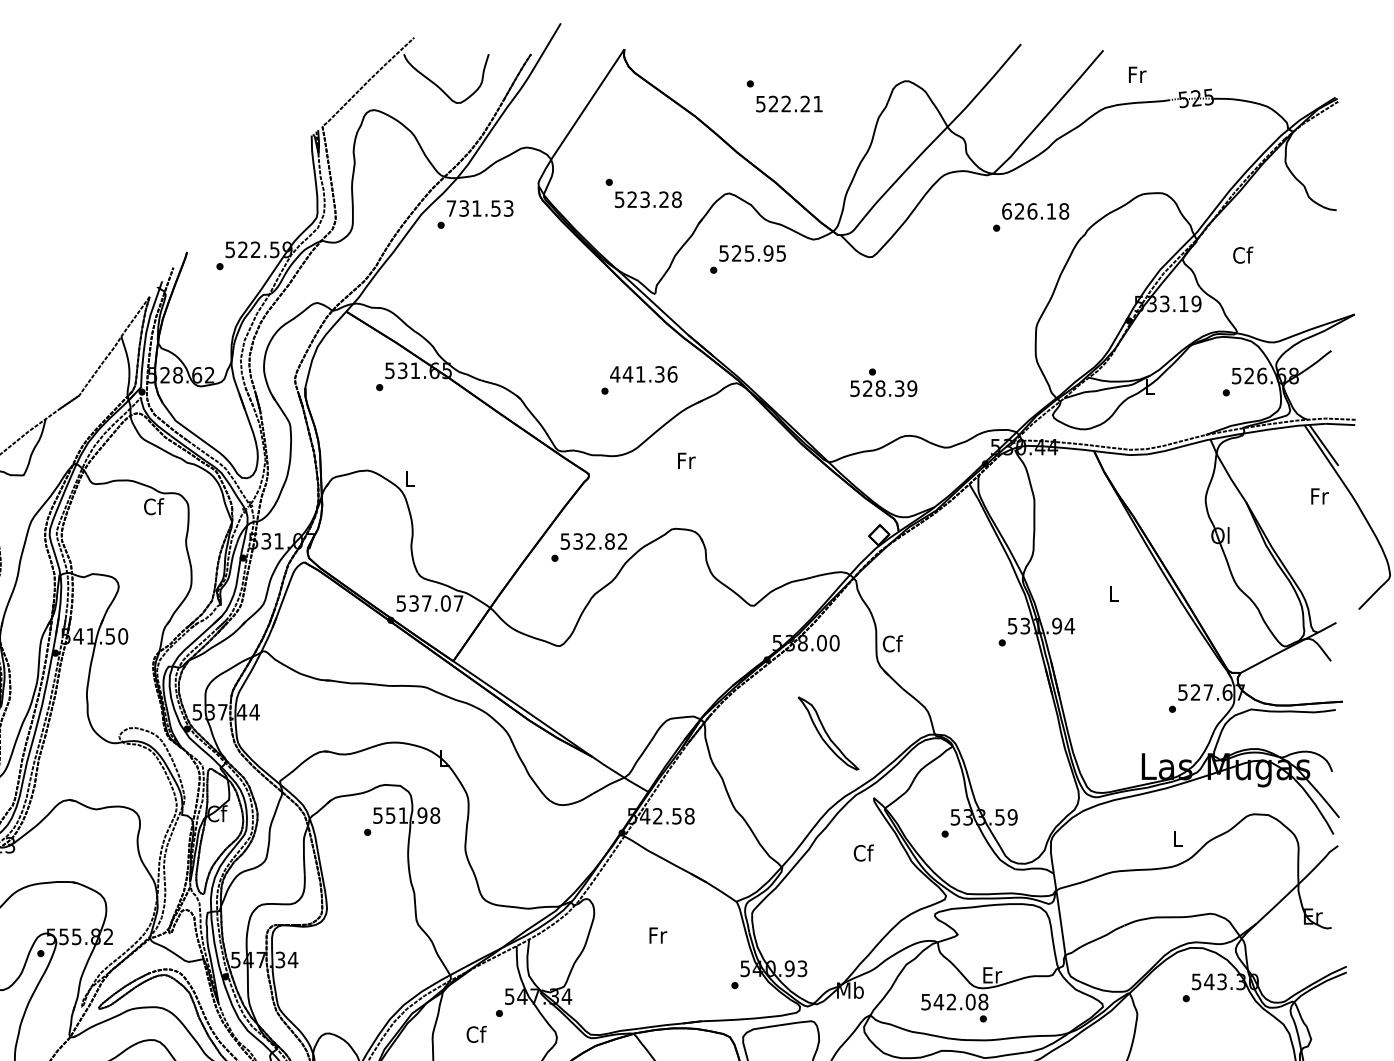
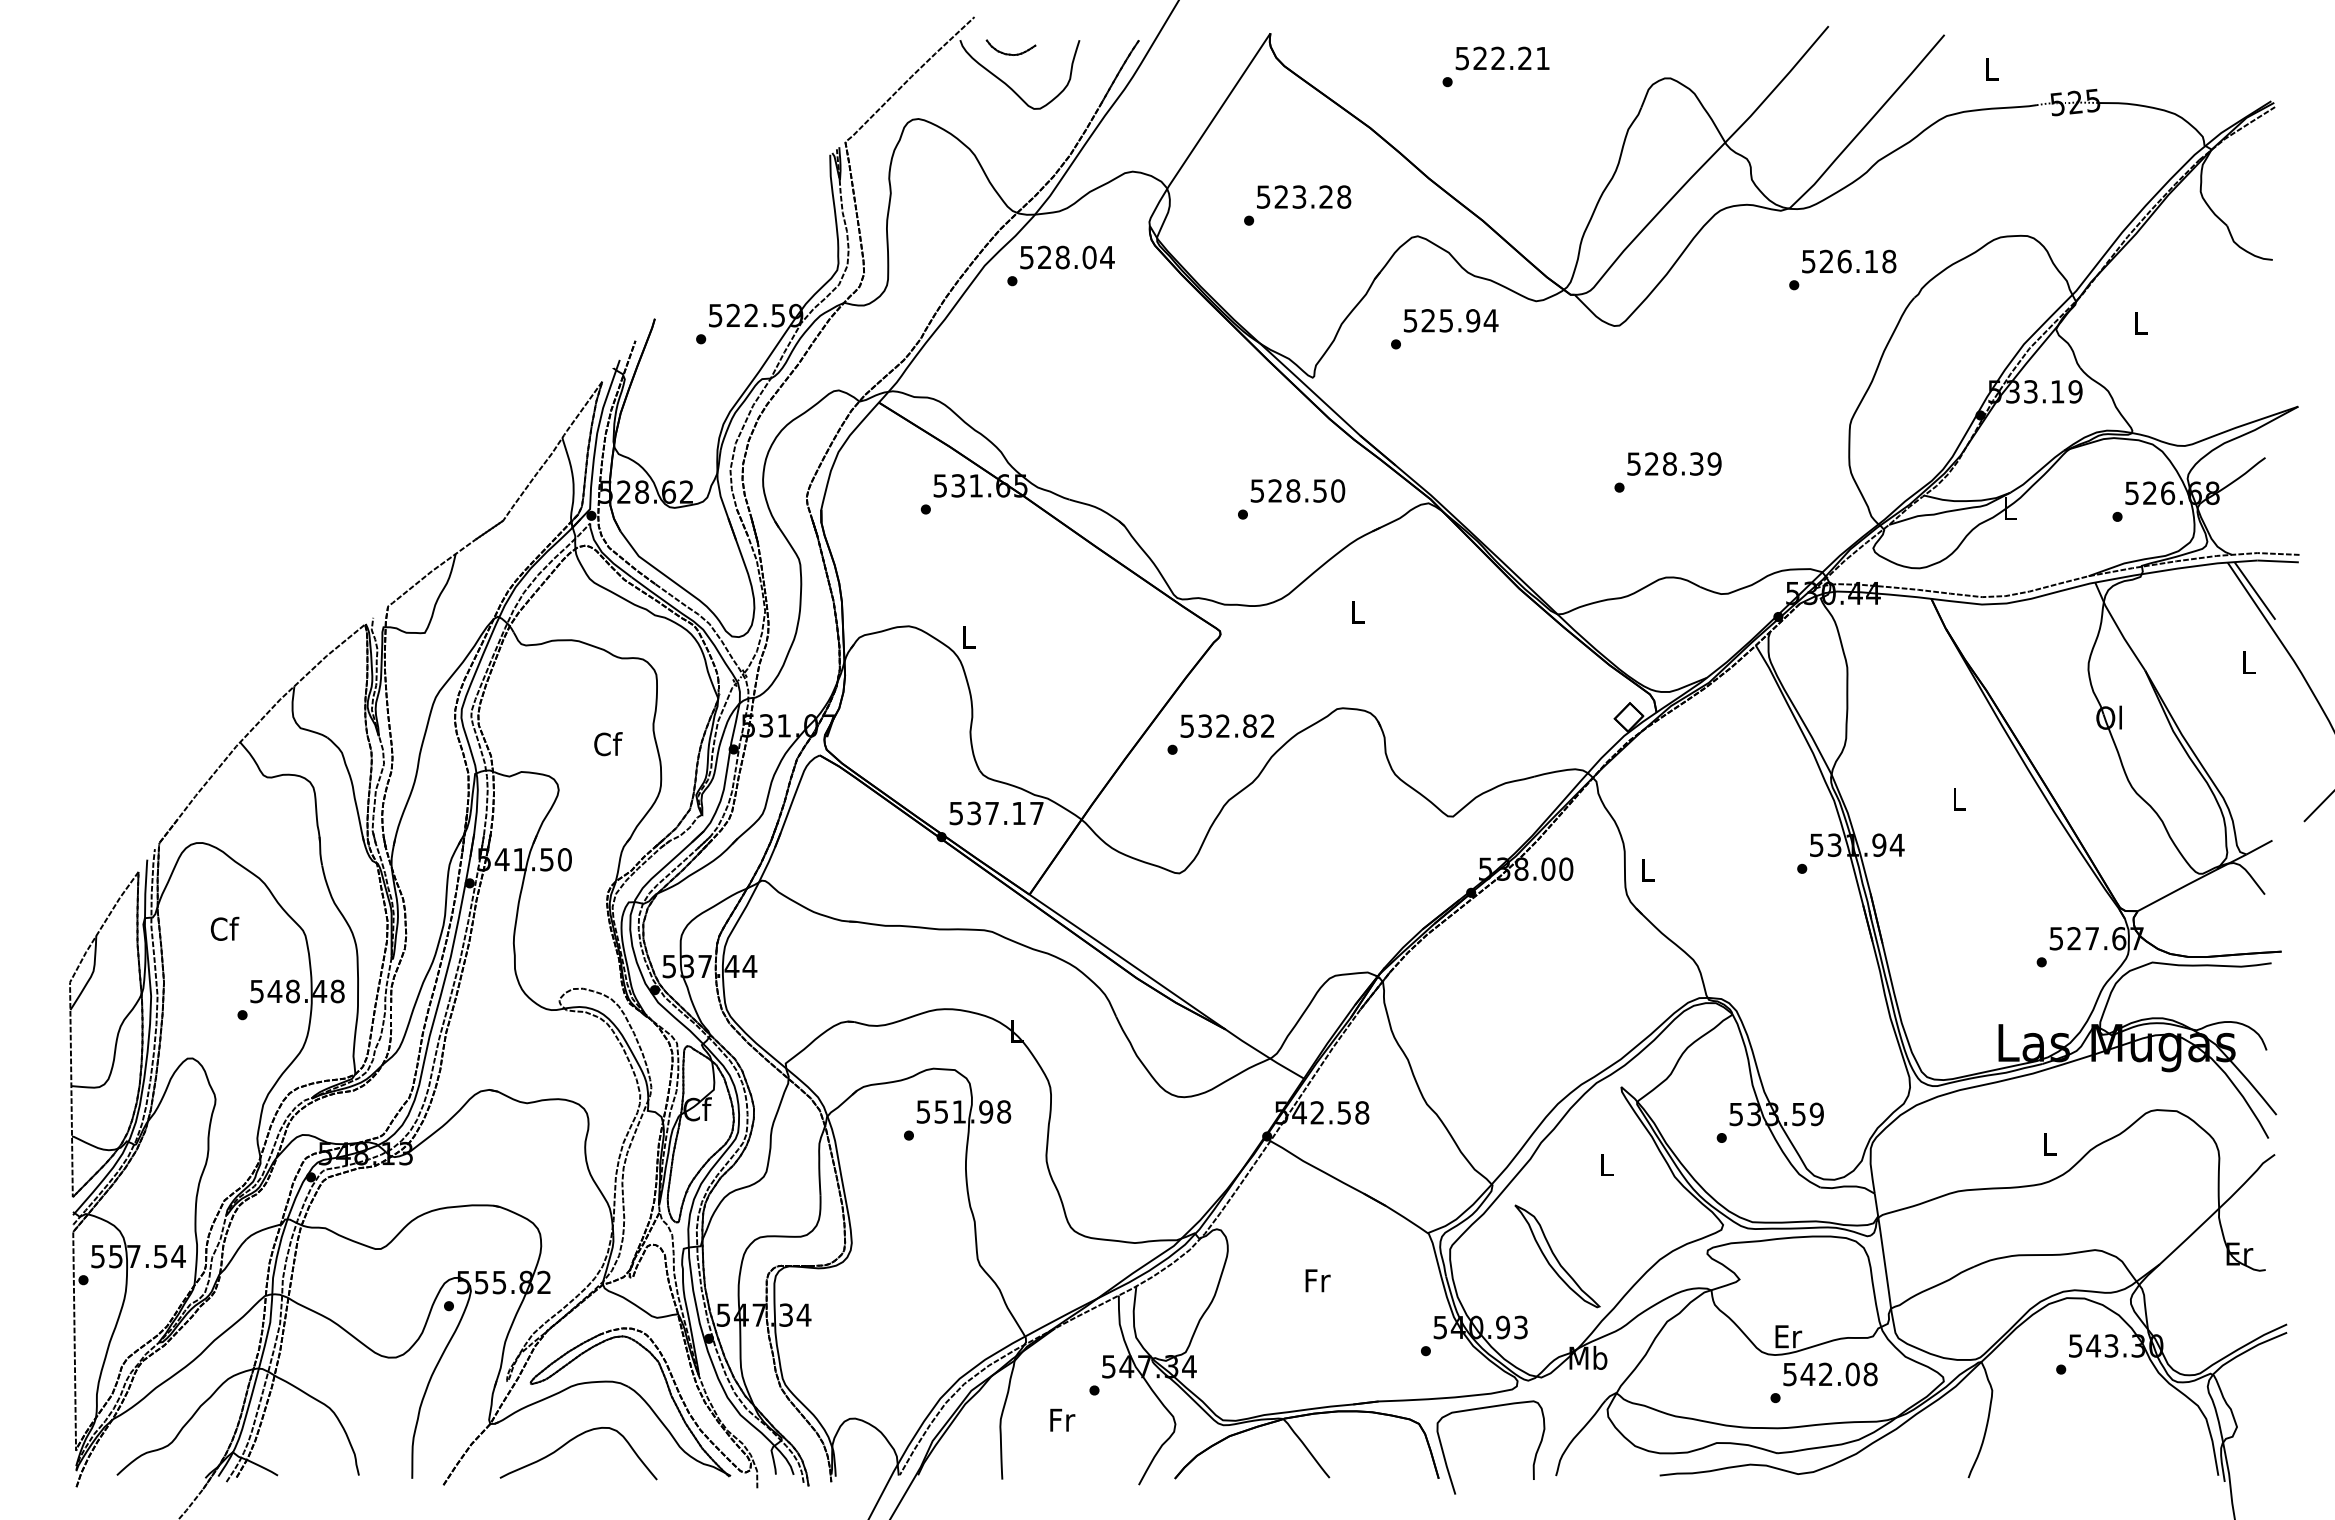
part: (439, 59) -> (1010, 47), added
text: (1137, 74) -> (1992, 69), Fr -> L
text: (789, 104) -> (1502, 58), moved
text: (648, 199) -> (1304, 196), moved
text: (480, 208) -> (1067, 257), 731.53 -> 528.04
text: (1006, 211) -> (1808, 261), 626.18 -> 526.18
text: (780, 253) -> (1490, 320), 525.95 -> 525.94
text: (1243, 255) -> (2141, 323), Cf -> L
text: (643, 374) -> (1297, 490), 441.36 -> 528.50
text: (883, 388) -> (1674, 463), moved
text: (686, 460) -> (1357, 612), Fr -> L
text: (1320, 496) -> (2249, 662), Fr -> L
text: (154, 506) -> (608, 744), moved
text: (446, 603) -> (1019, 813), 537.07 -> 537.17
text: (893, 644) -> (1648, 870), Cf -> L
part: (828, 733) -> (1557, 1256), moved
text: (863, 852) -> (1607, 1164), Cf -> L
text: (954, 1002) -> (1830, 1374), moved
text: (476, 1034) -> (1062, 1419), Cf -> Fr

